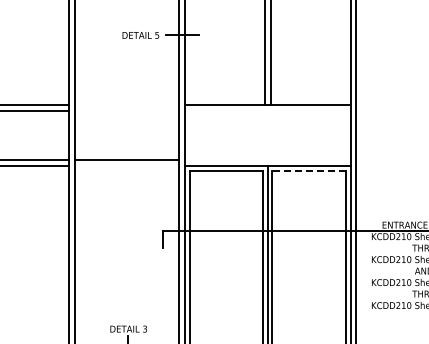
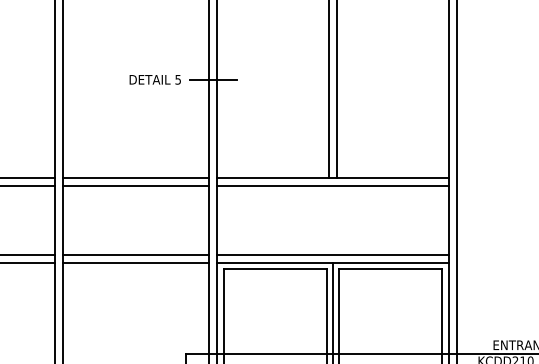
line: (126, 105) -> (135, 177), added
line: (126, 111) -> (135, 186), added
line: (267, 111) -> (332, 186), added
line: (267, 160) -> (332, 254), added
line: (126, 166) -> (135, 263), added
line: (309, 170) -> (391, 268), dashed -> solid

